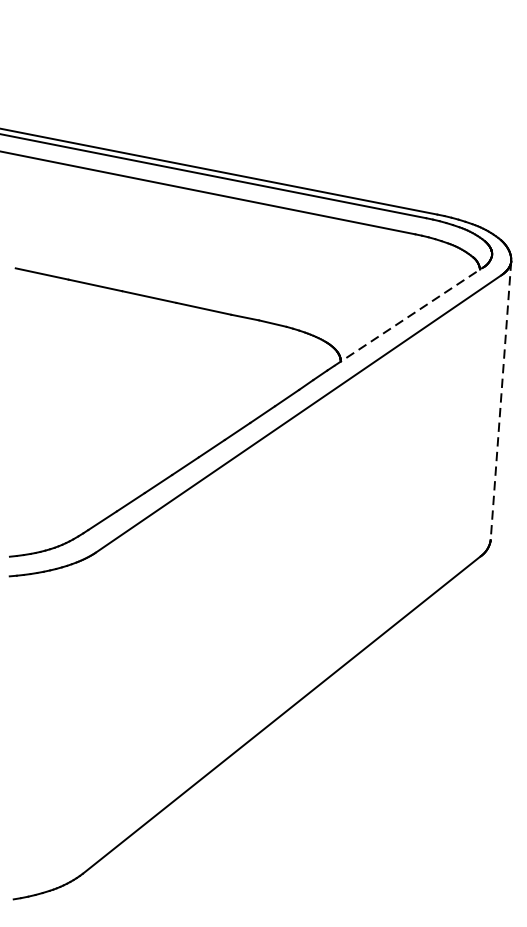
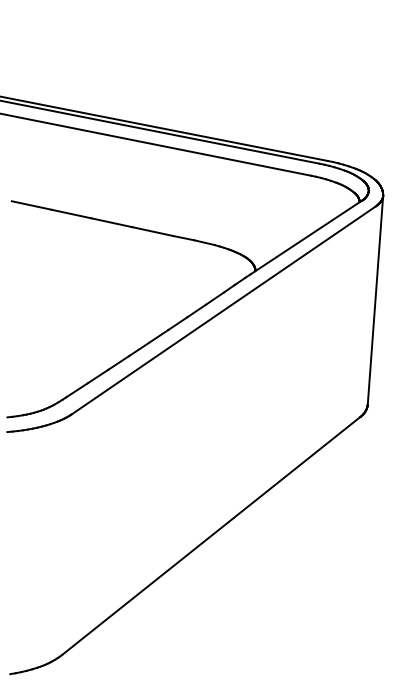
line: (408, 316) -> (306, 237), dashed -> solid
line: (501, 400) -> (375, 300), dashed -> solid

